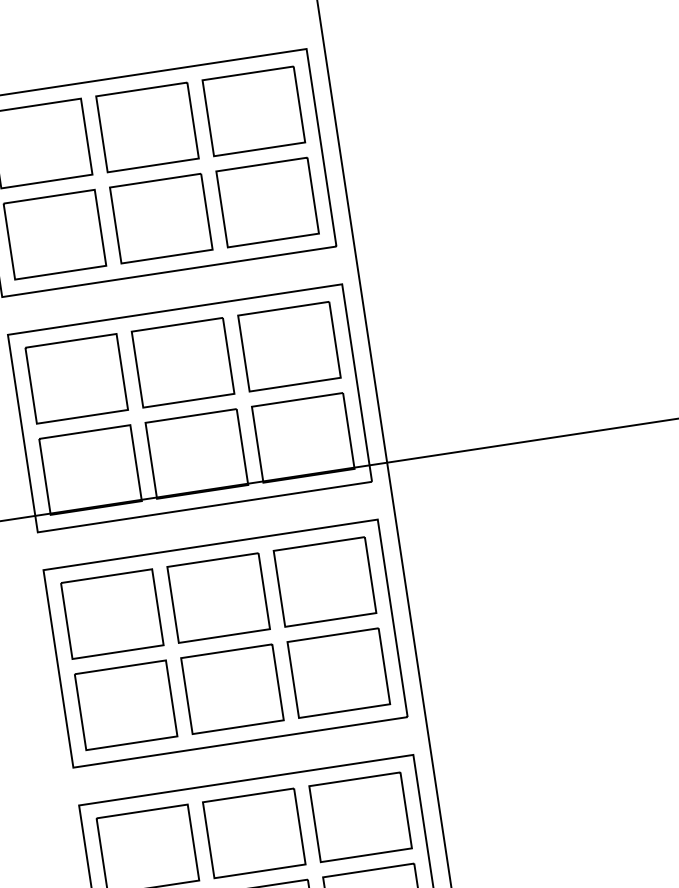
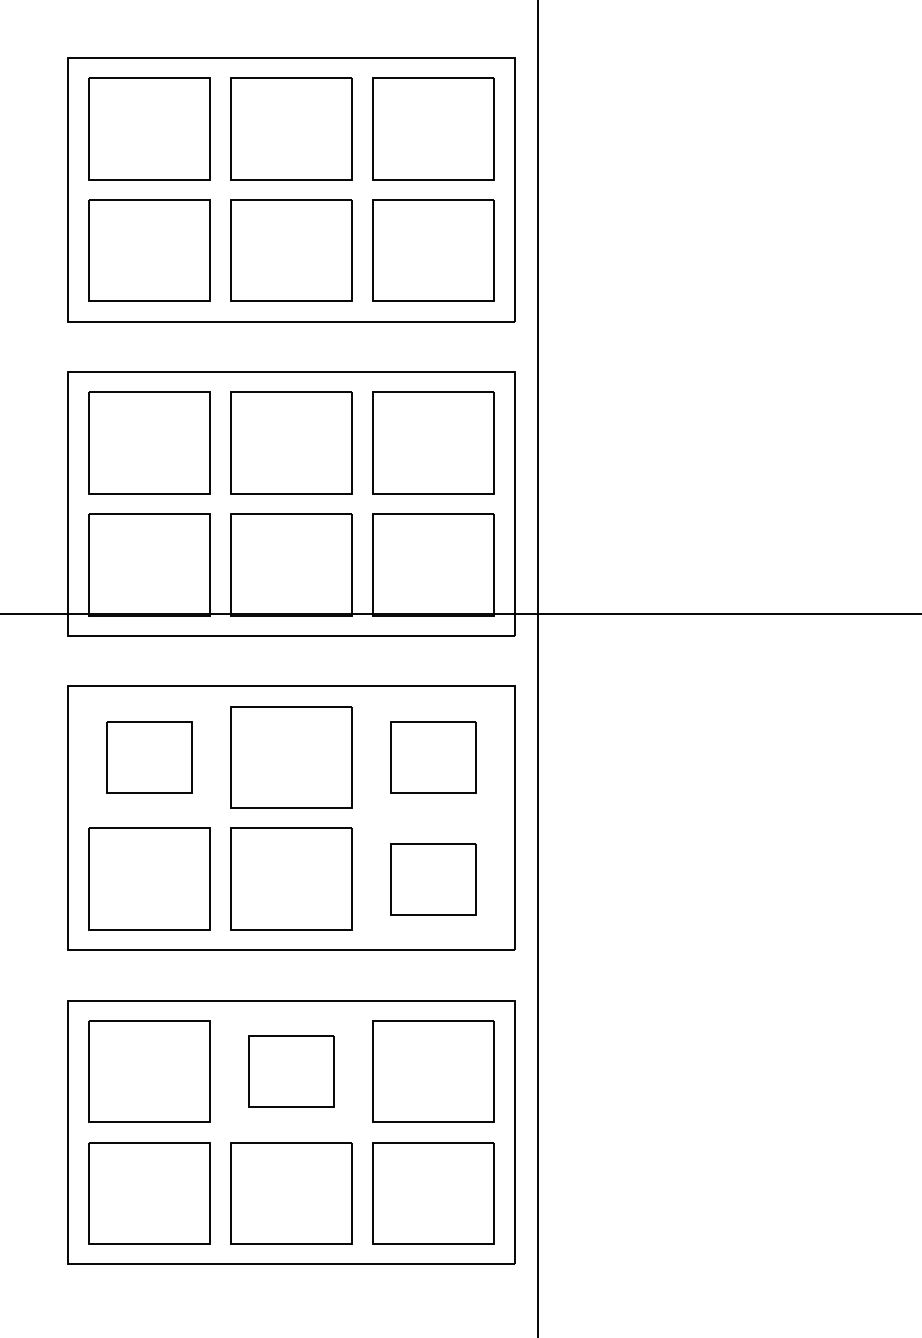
part: (325, 582) -> (433, 757), size x0.7
part: (112, 614) -> (149, 757), size x0.7
part: (338, 672) -> (433, 878), size x0.7
part: (254, 833) -> (291, 1071), size x0.7

